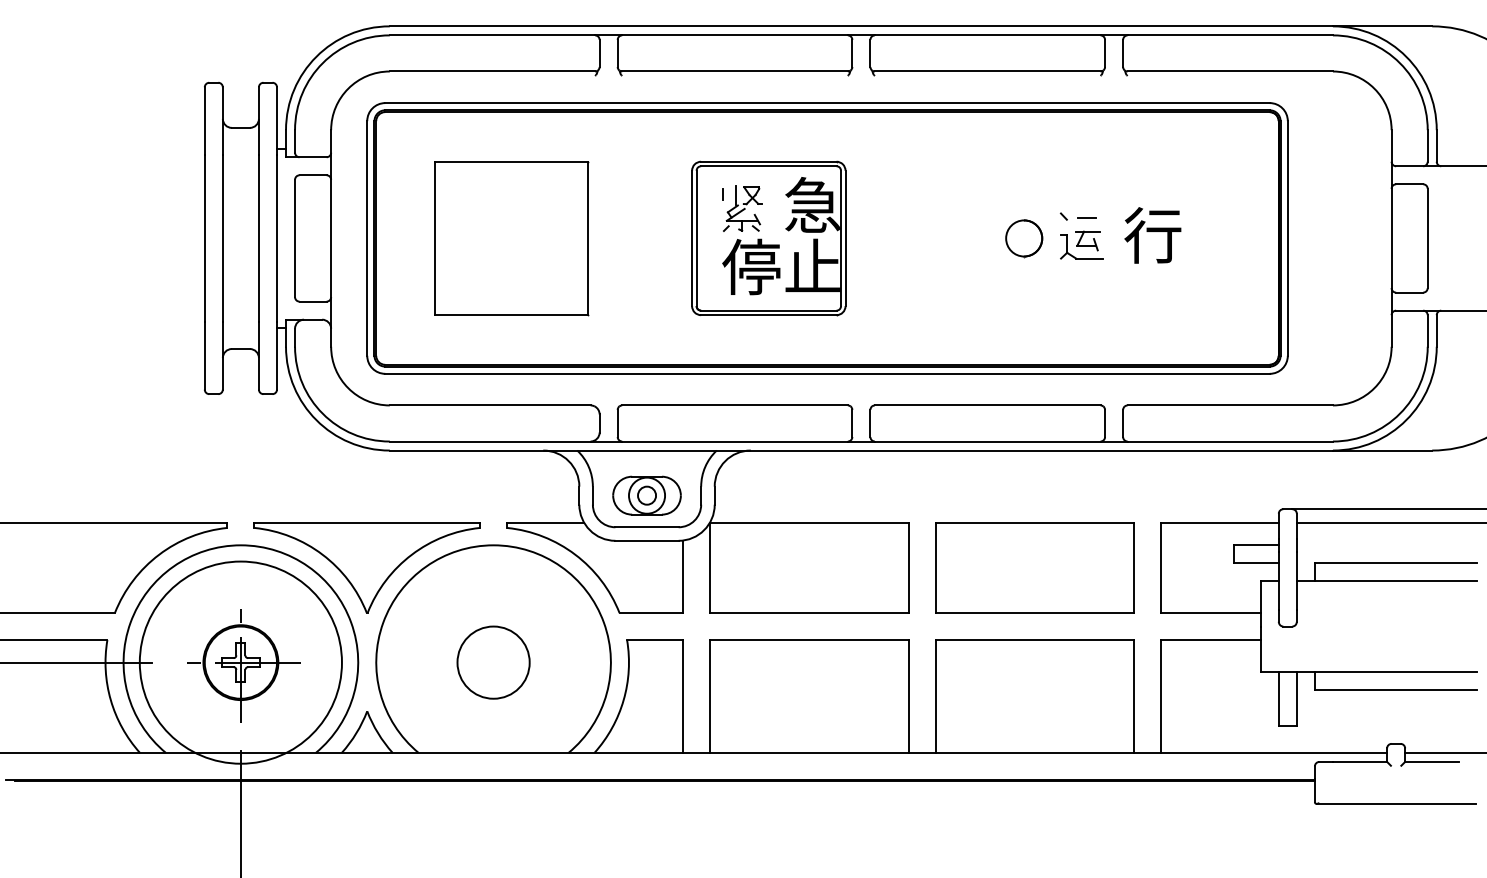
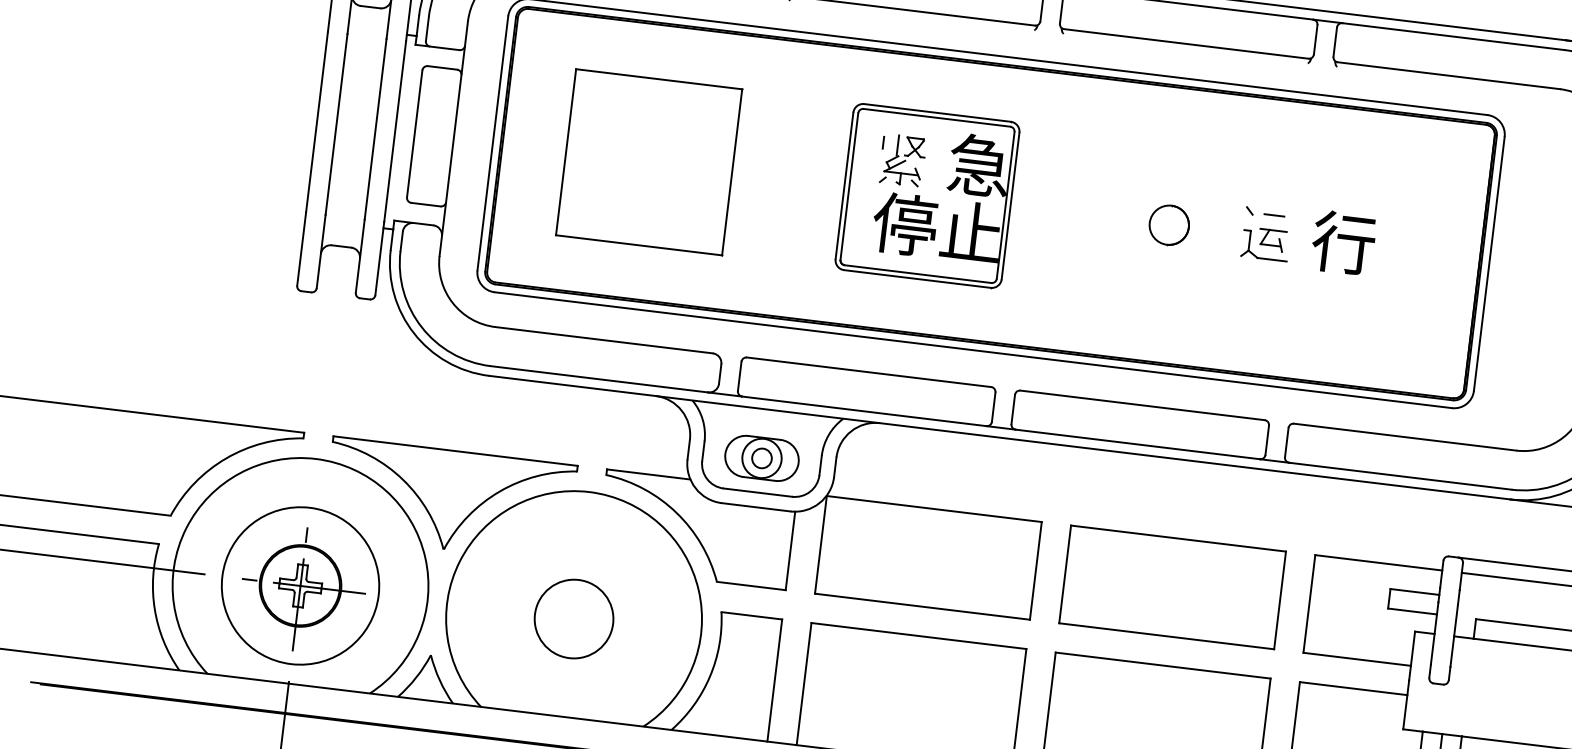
part: (1024, 238) -> (1169, 225), moved
circle: (240, 662) -> (300, 585), size x0.71

